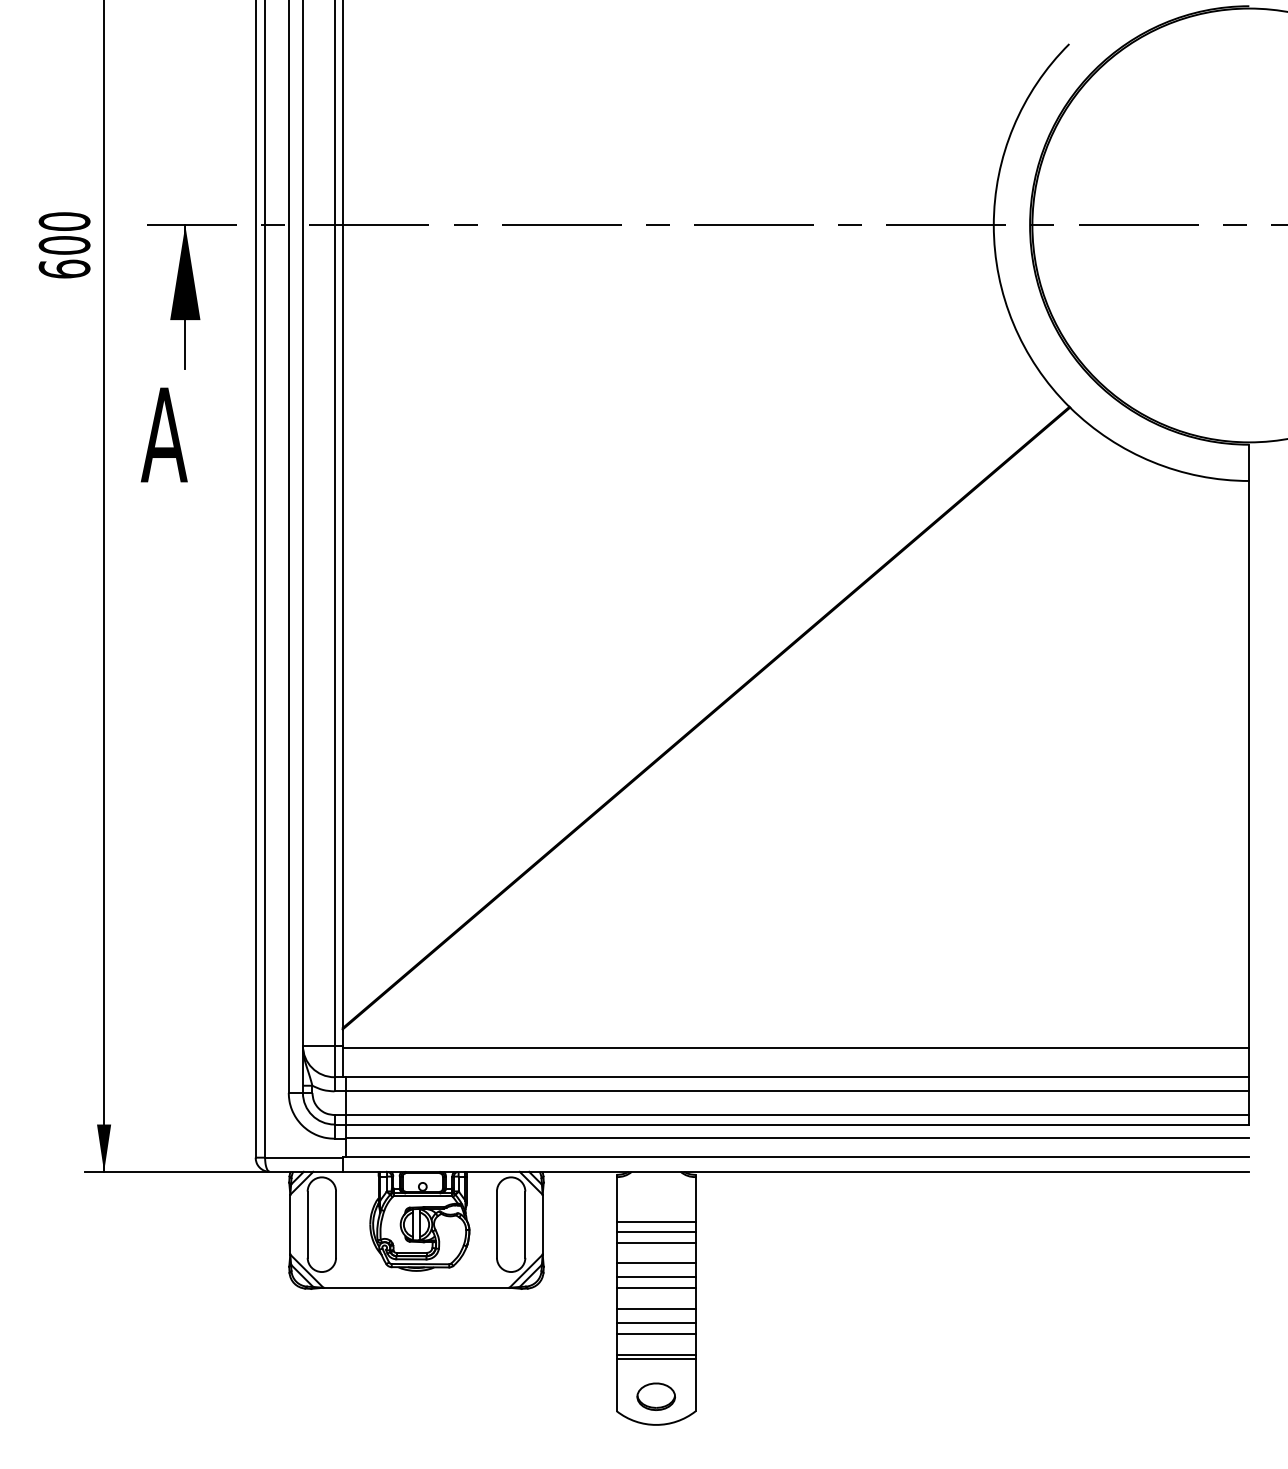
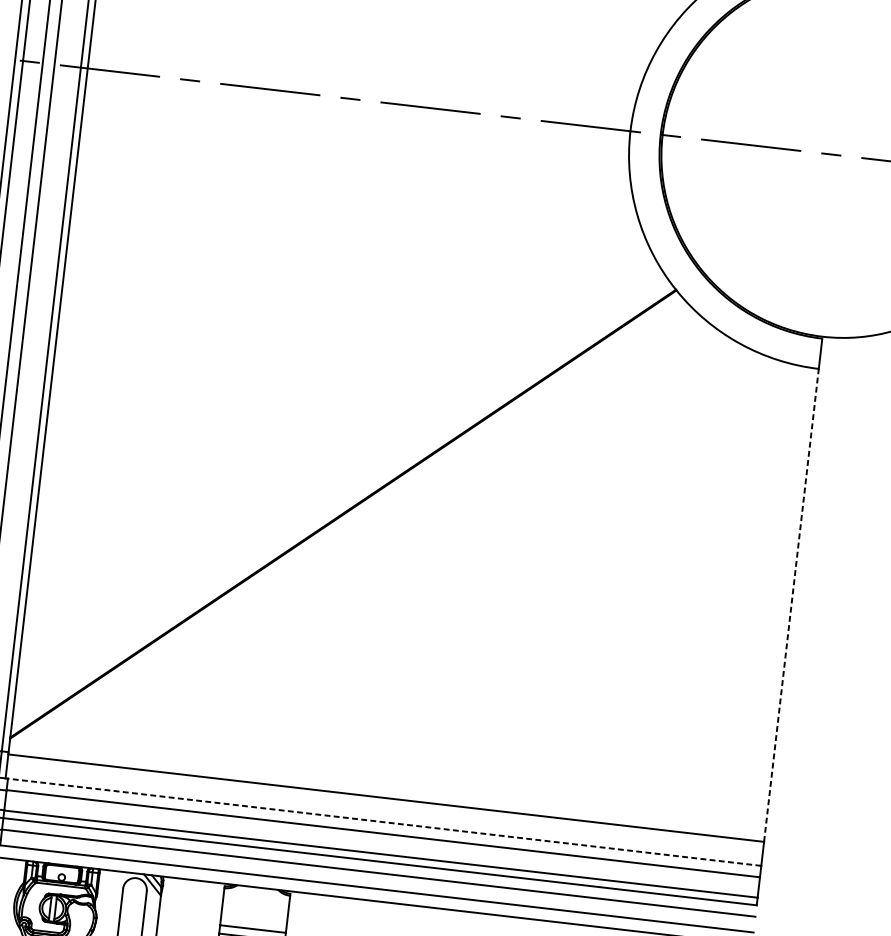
line: (1249, 764) -> (791, 605), solid -> dashed
line: (797, 1077) -> (384, 822), solid -> dashed

